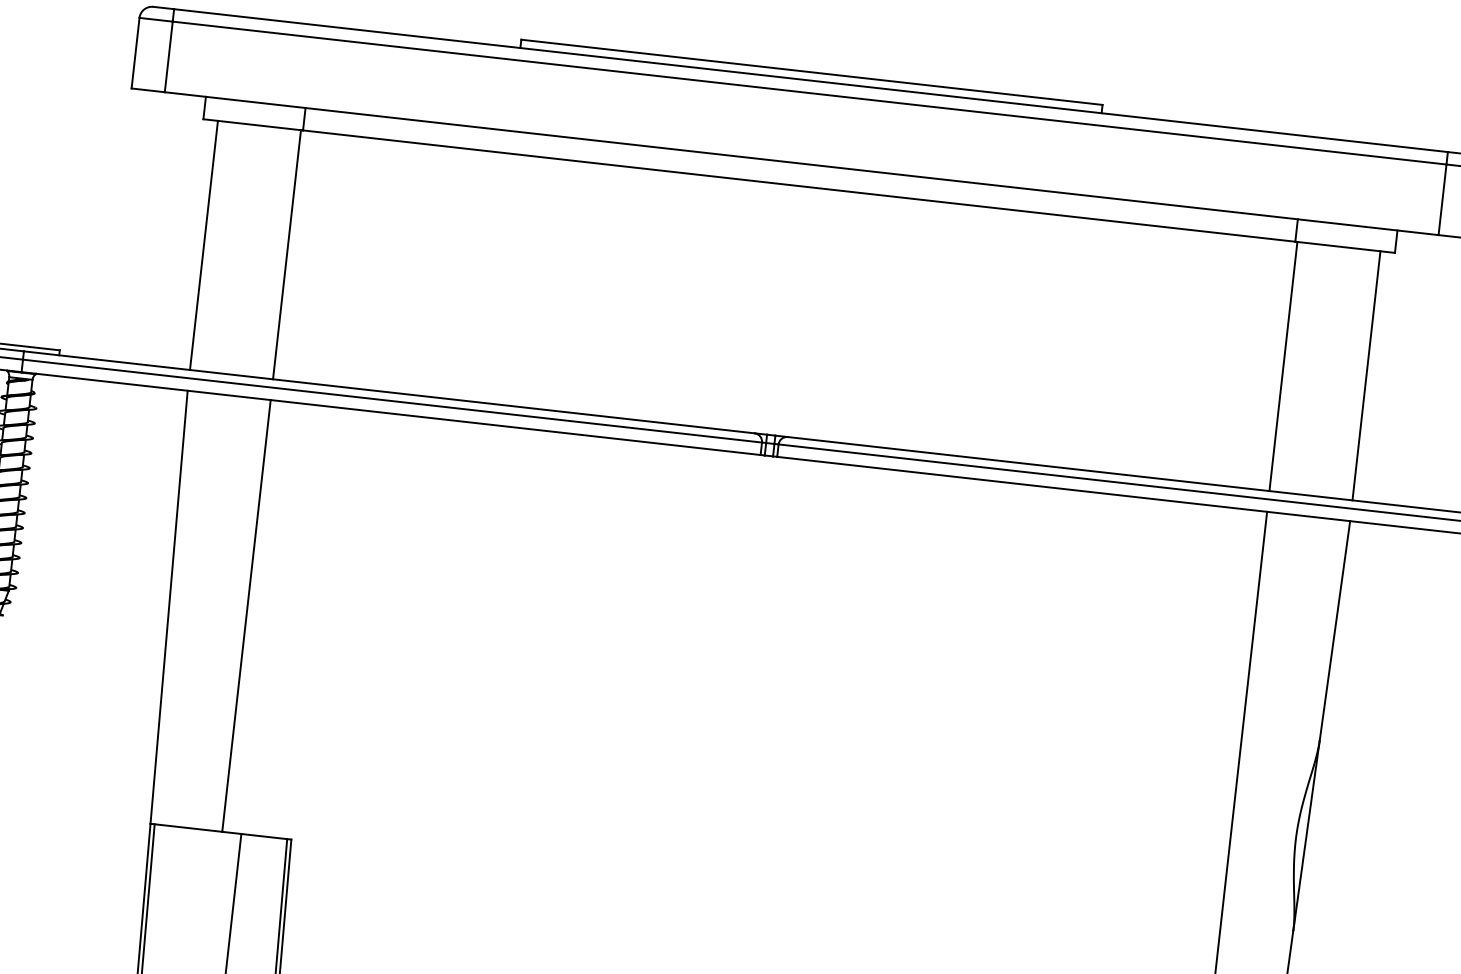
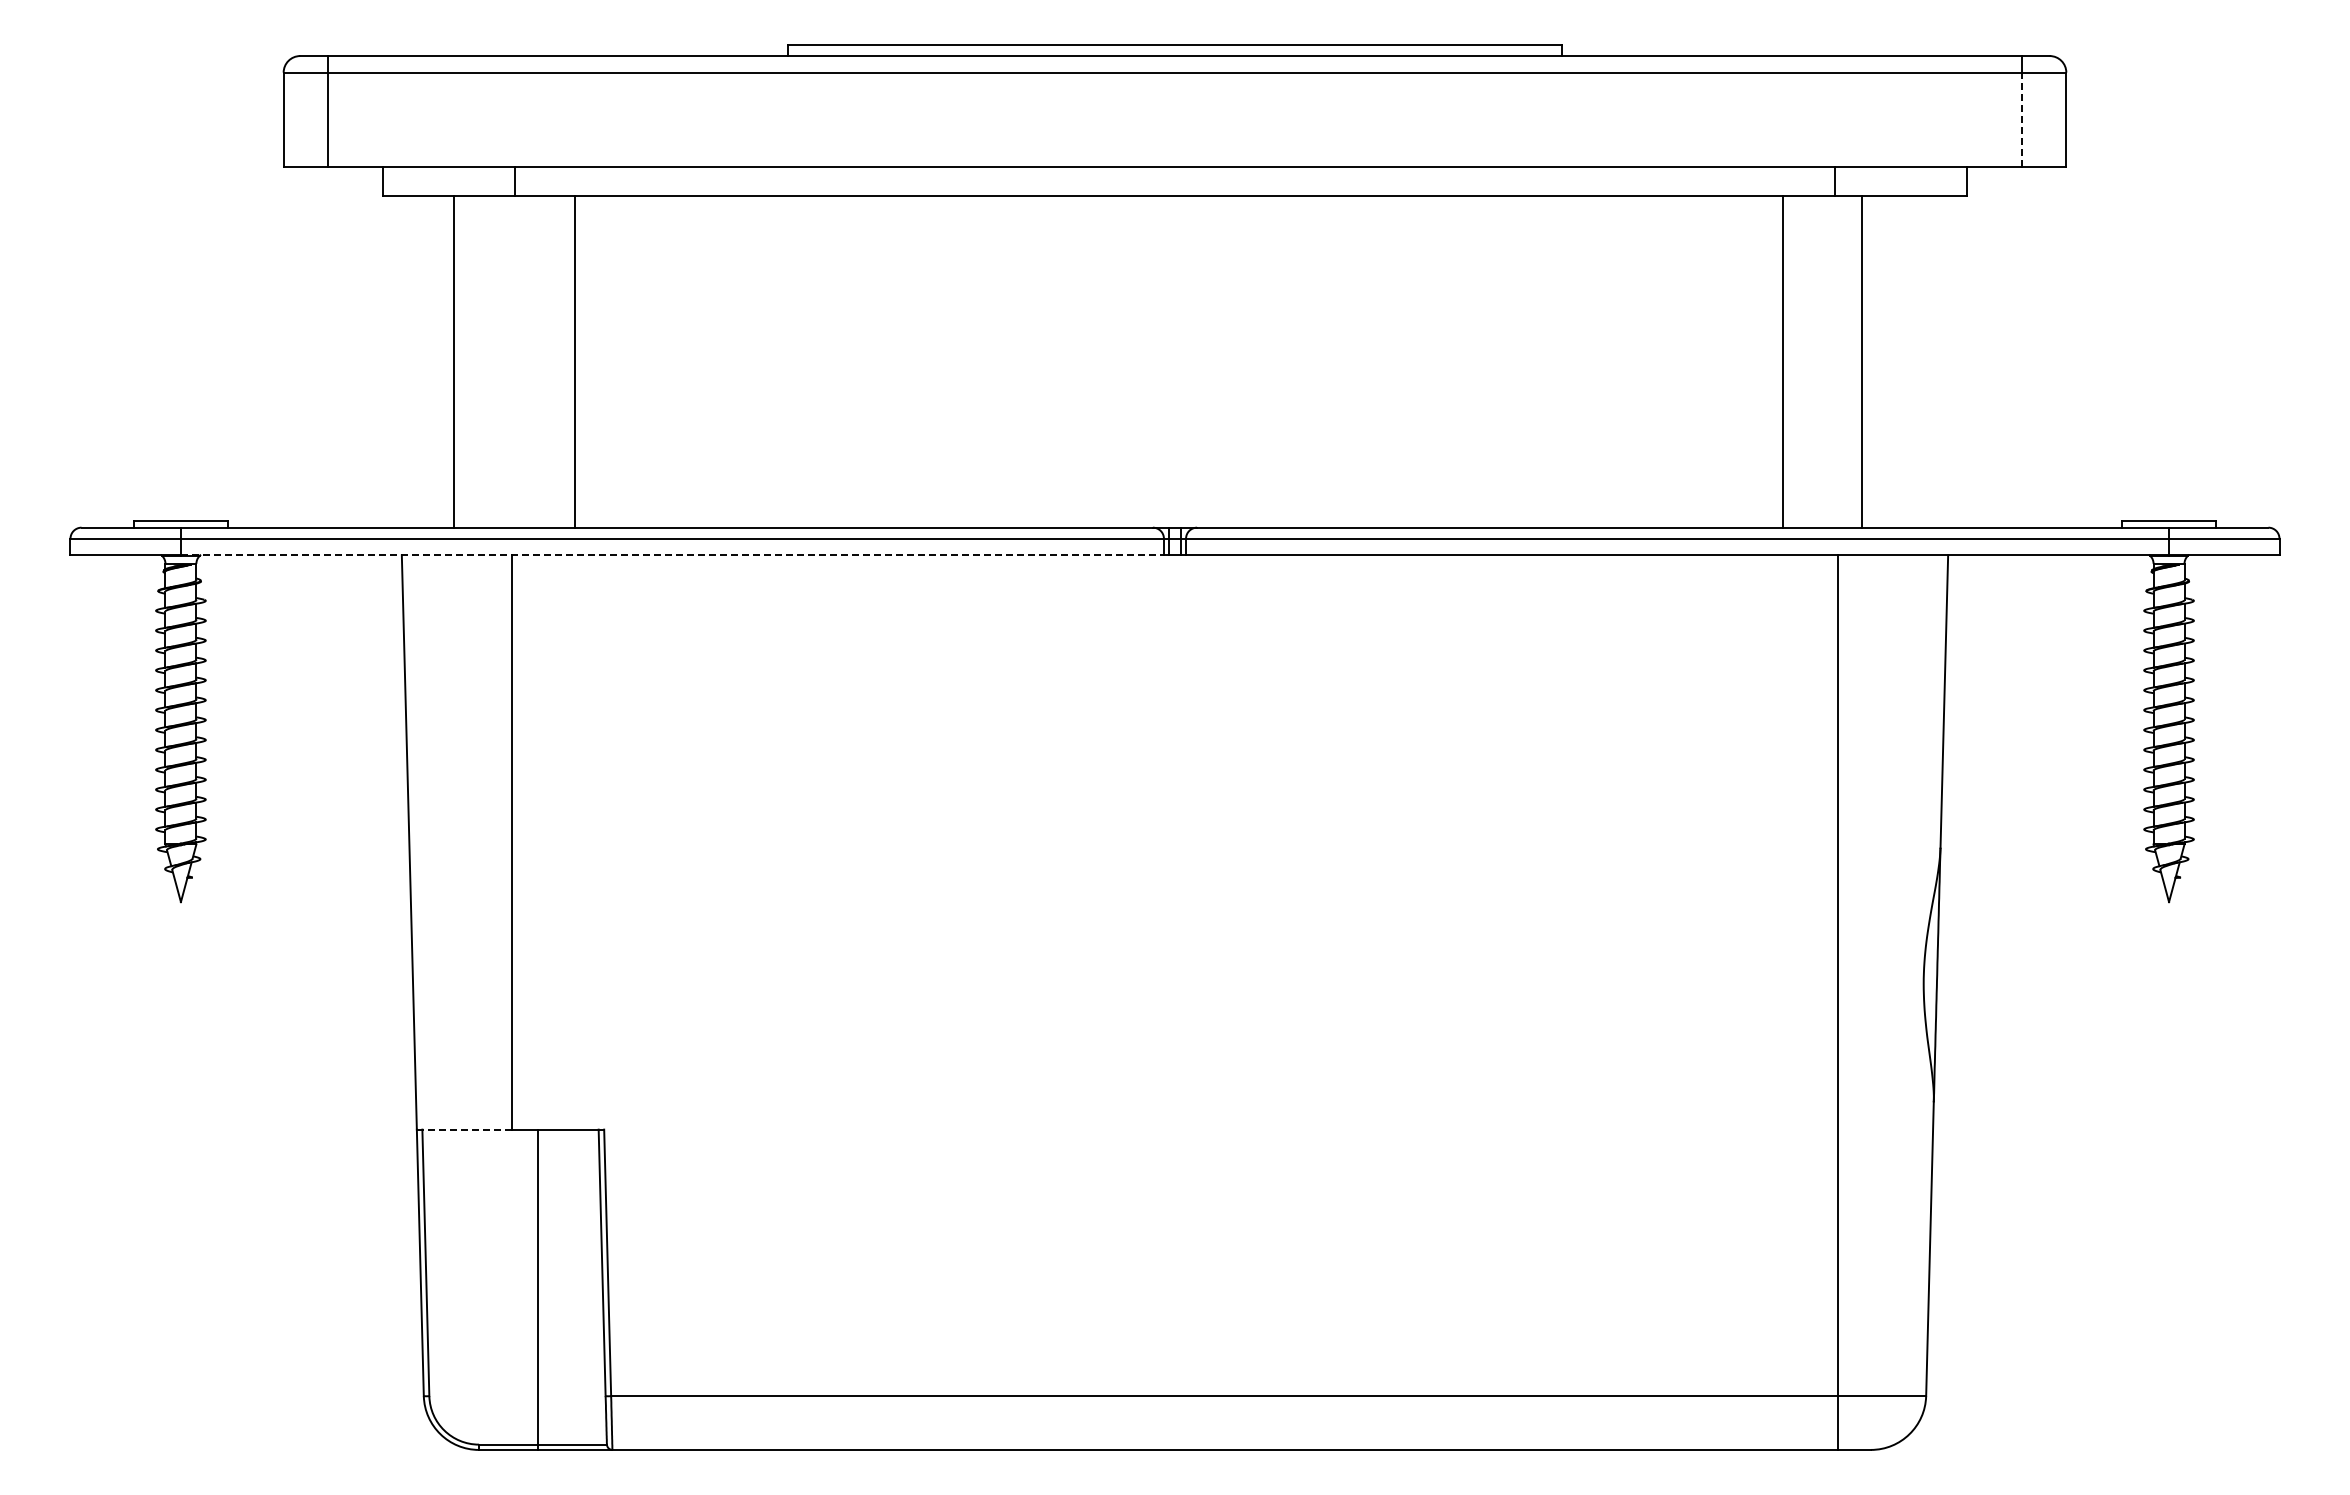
line: (1442, 199) -> (2022, 119), solid -> dashed
line: (203, 245) -> (453, 361), moved
line: (287, 254) -> (575, 361), moved
line: (1283, 366) -> (1782, 361), moved
line: (1366, 375) -> (1862, 361), moved
line: (391, 413) -> (672, 555), solid -> dashed
line: (186, 827) -> (464, 1129), solid -> dashed

